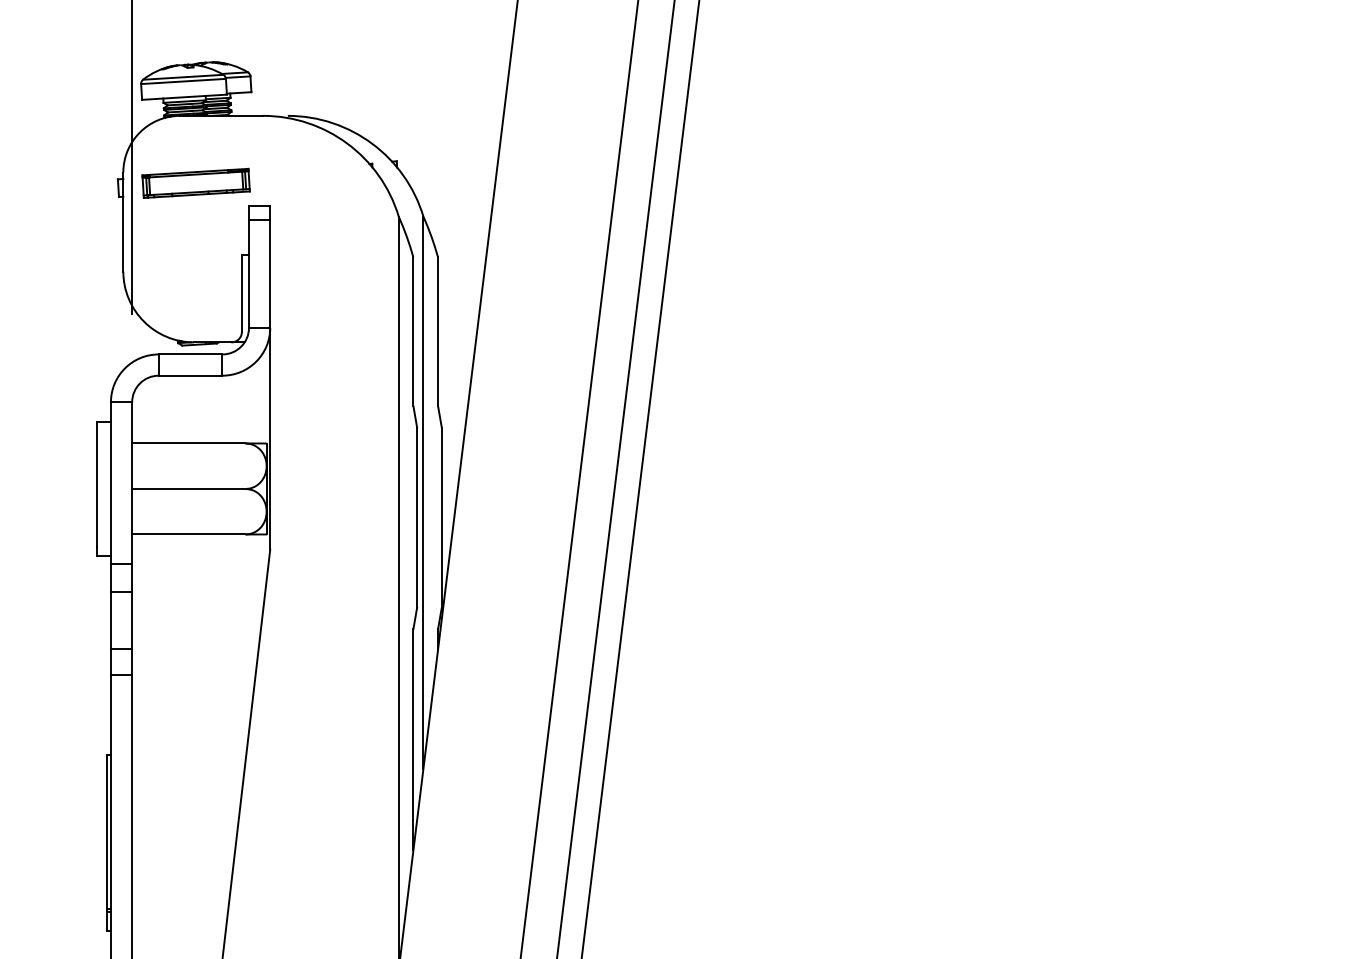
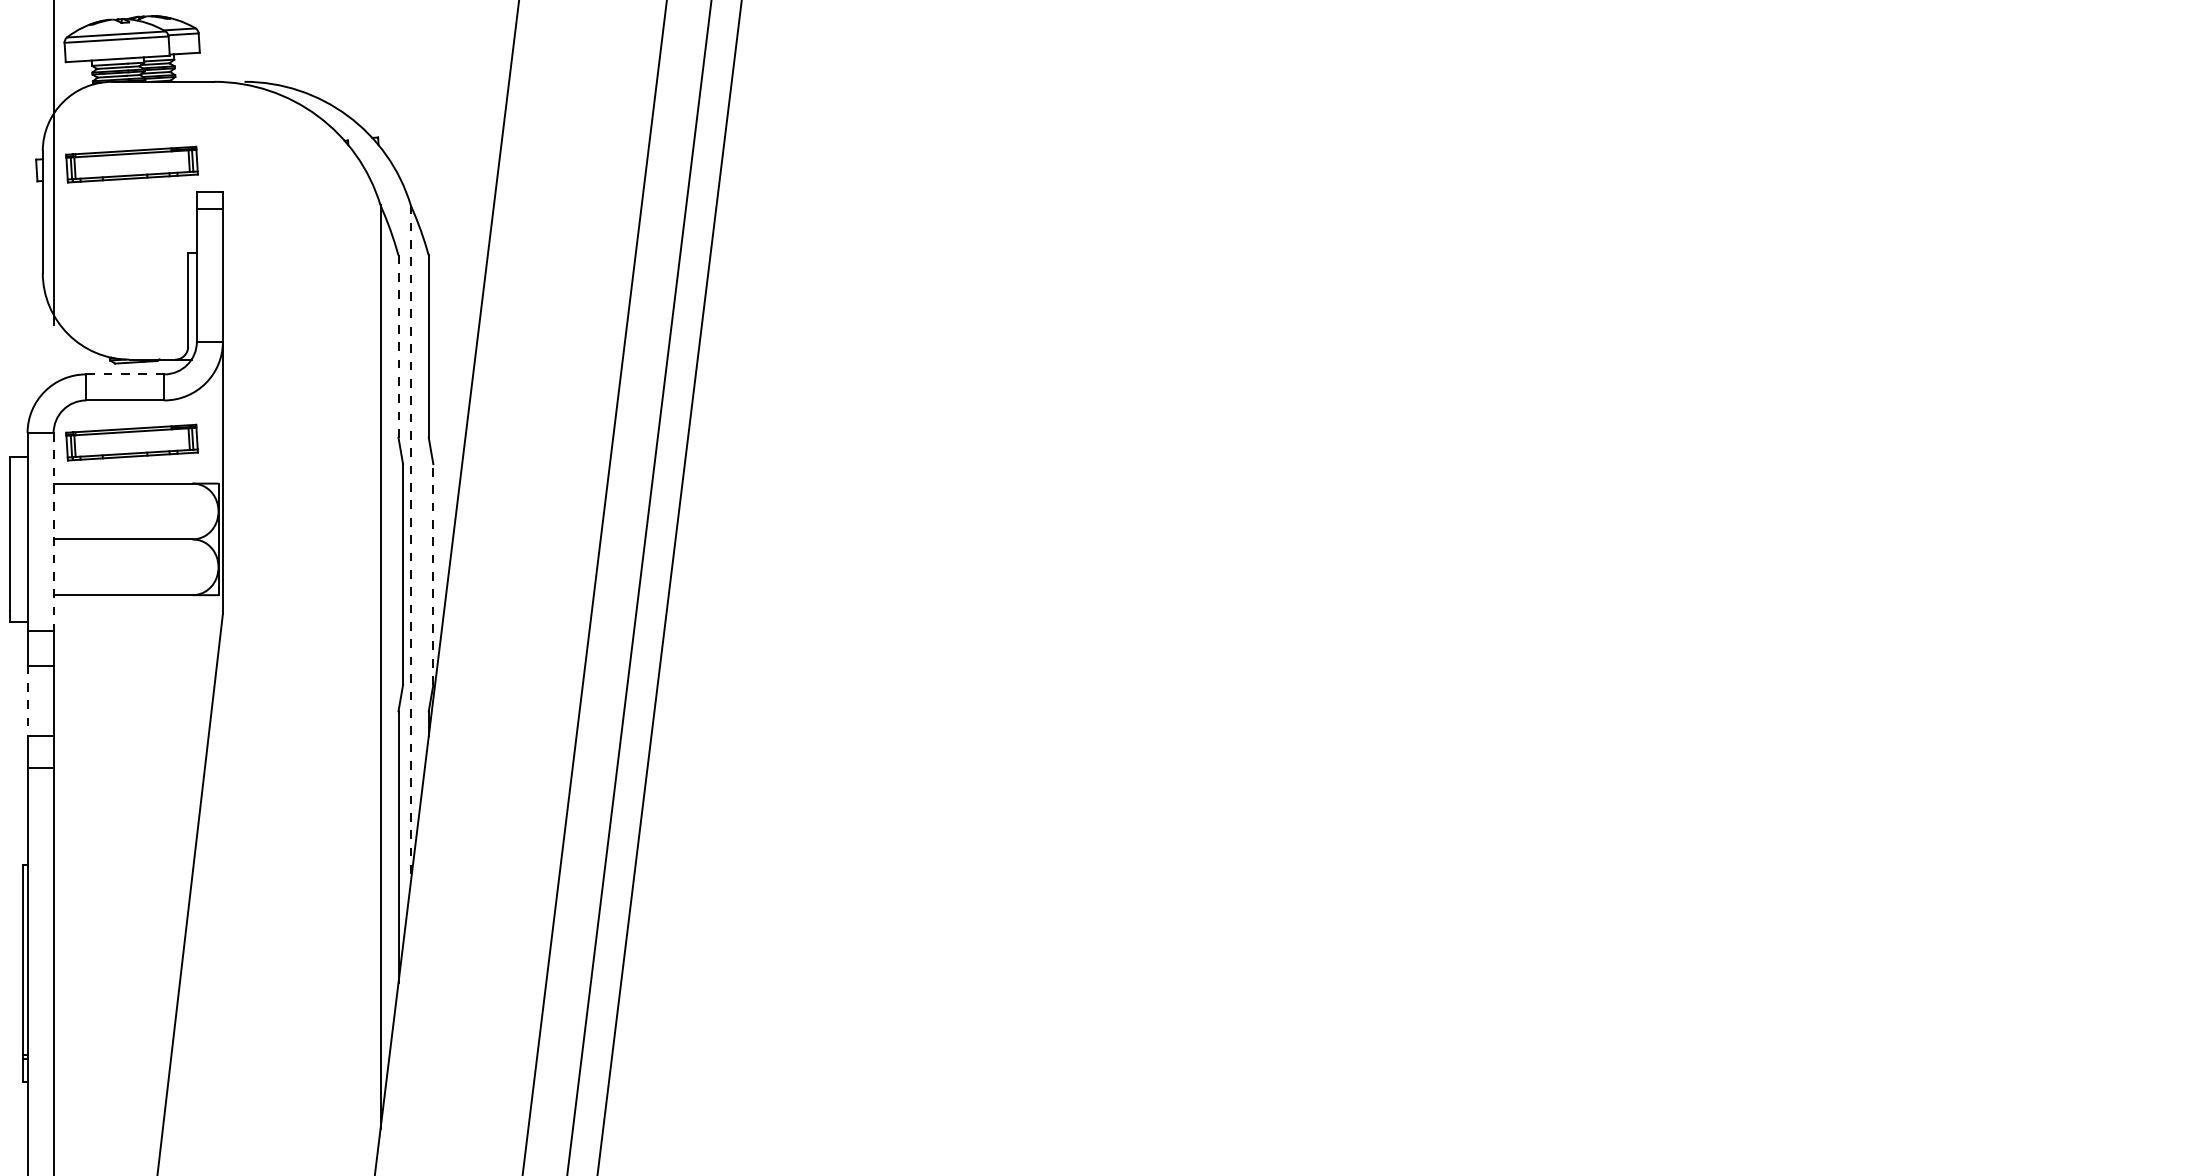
line: (413, 332) -> (398, 347), solid -> dashed
line: (190, 354) -> (125, 374), solid -> dashed
part: (195, 409) -> (131, 442), added
line: (132, 483) -> (53, 532), solid -> dashed
line: (423, 493) -> (410, 544), solid -> dashed
line: (441, 517) -> (433, 574), solid -> dashed
line: (110, 621) -> (27, 701), solid -> dashed

